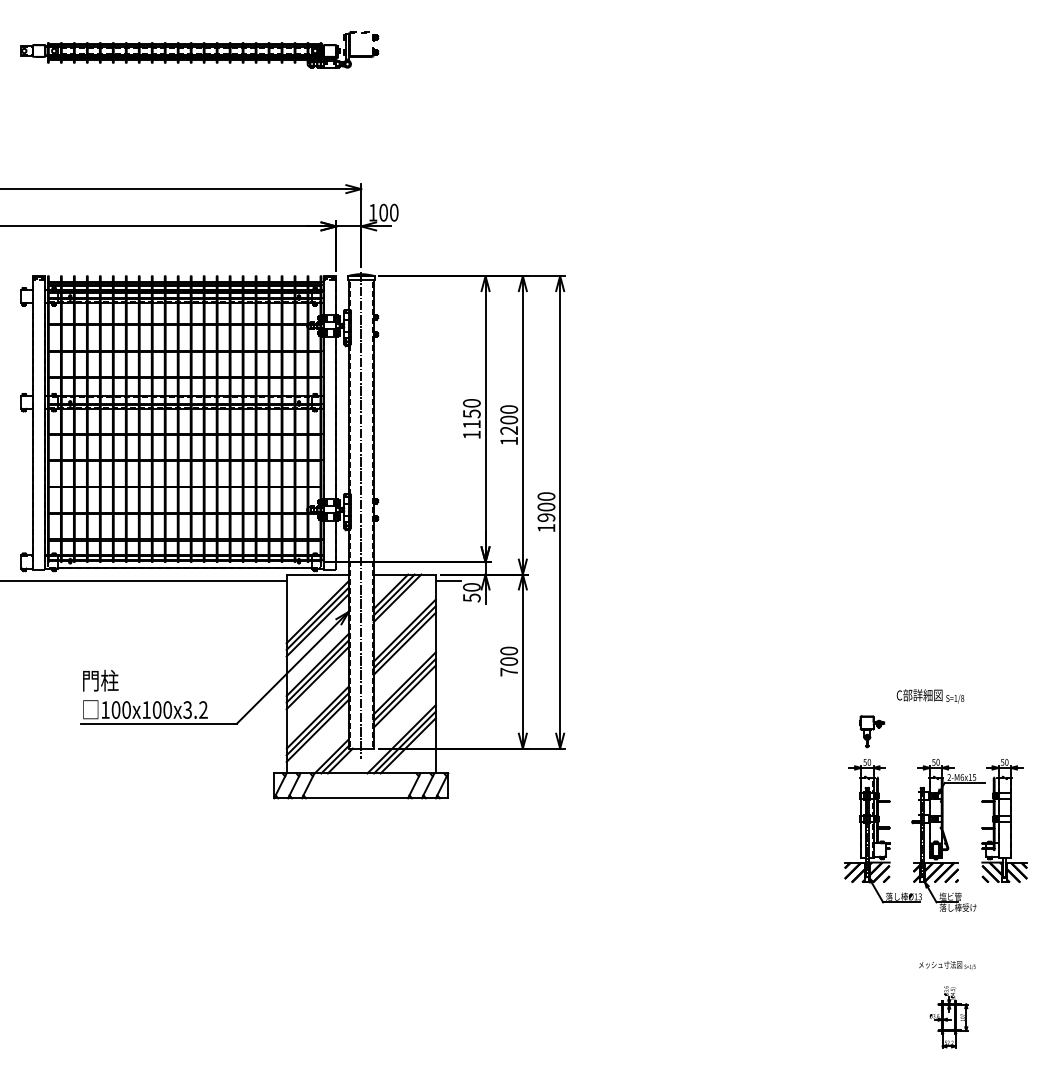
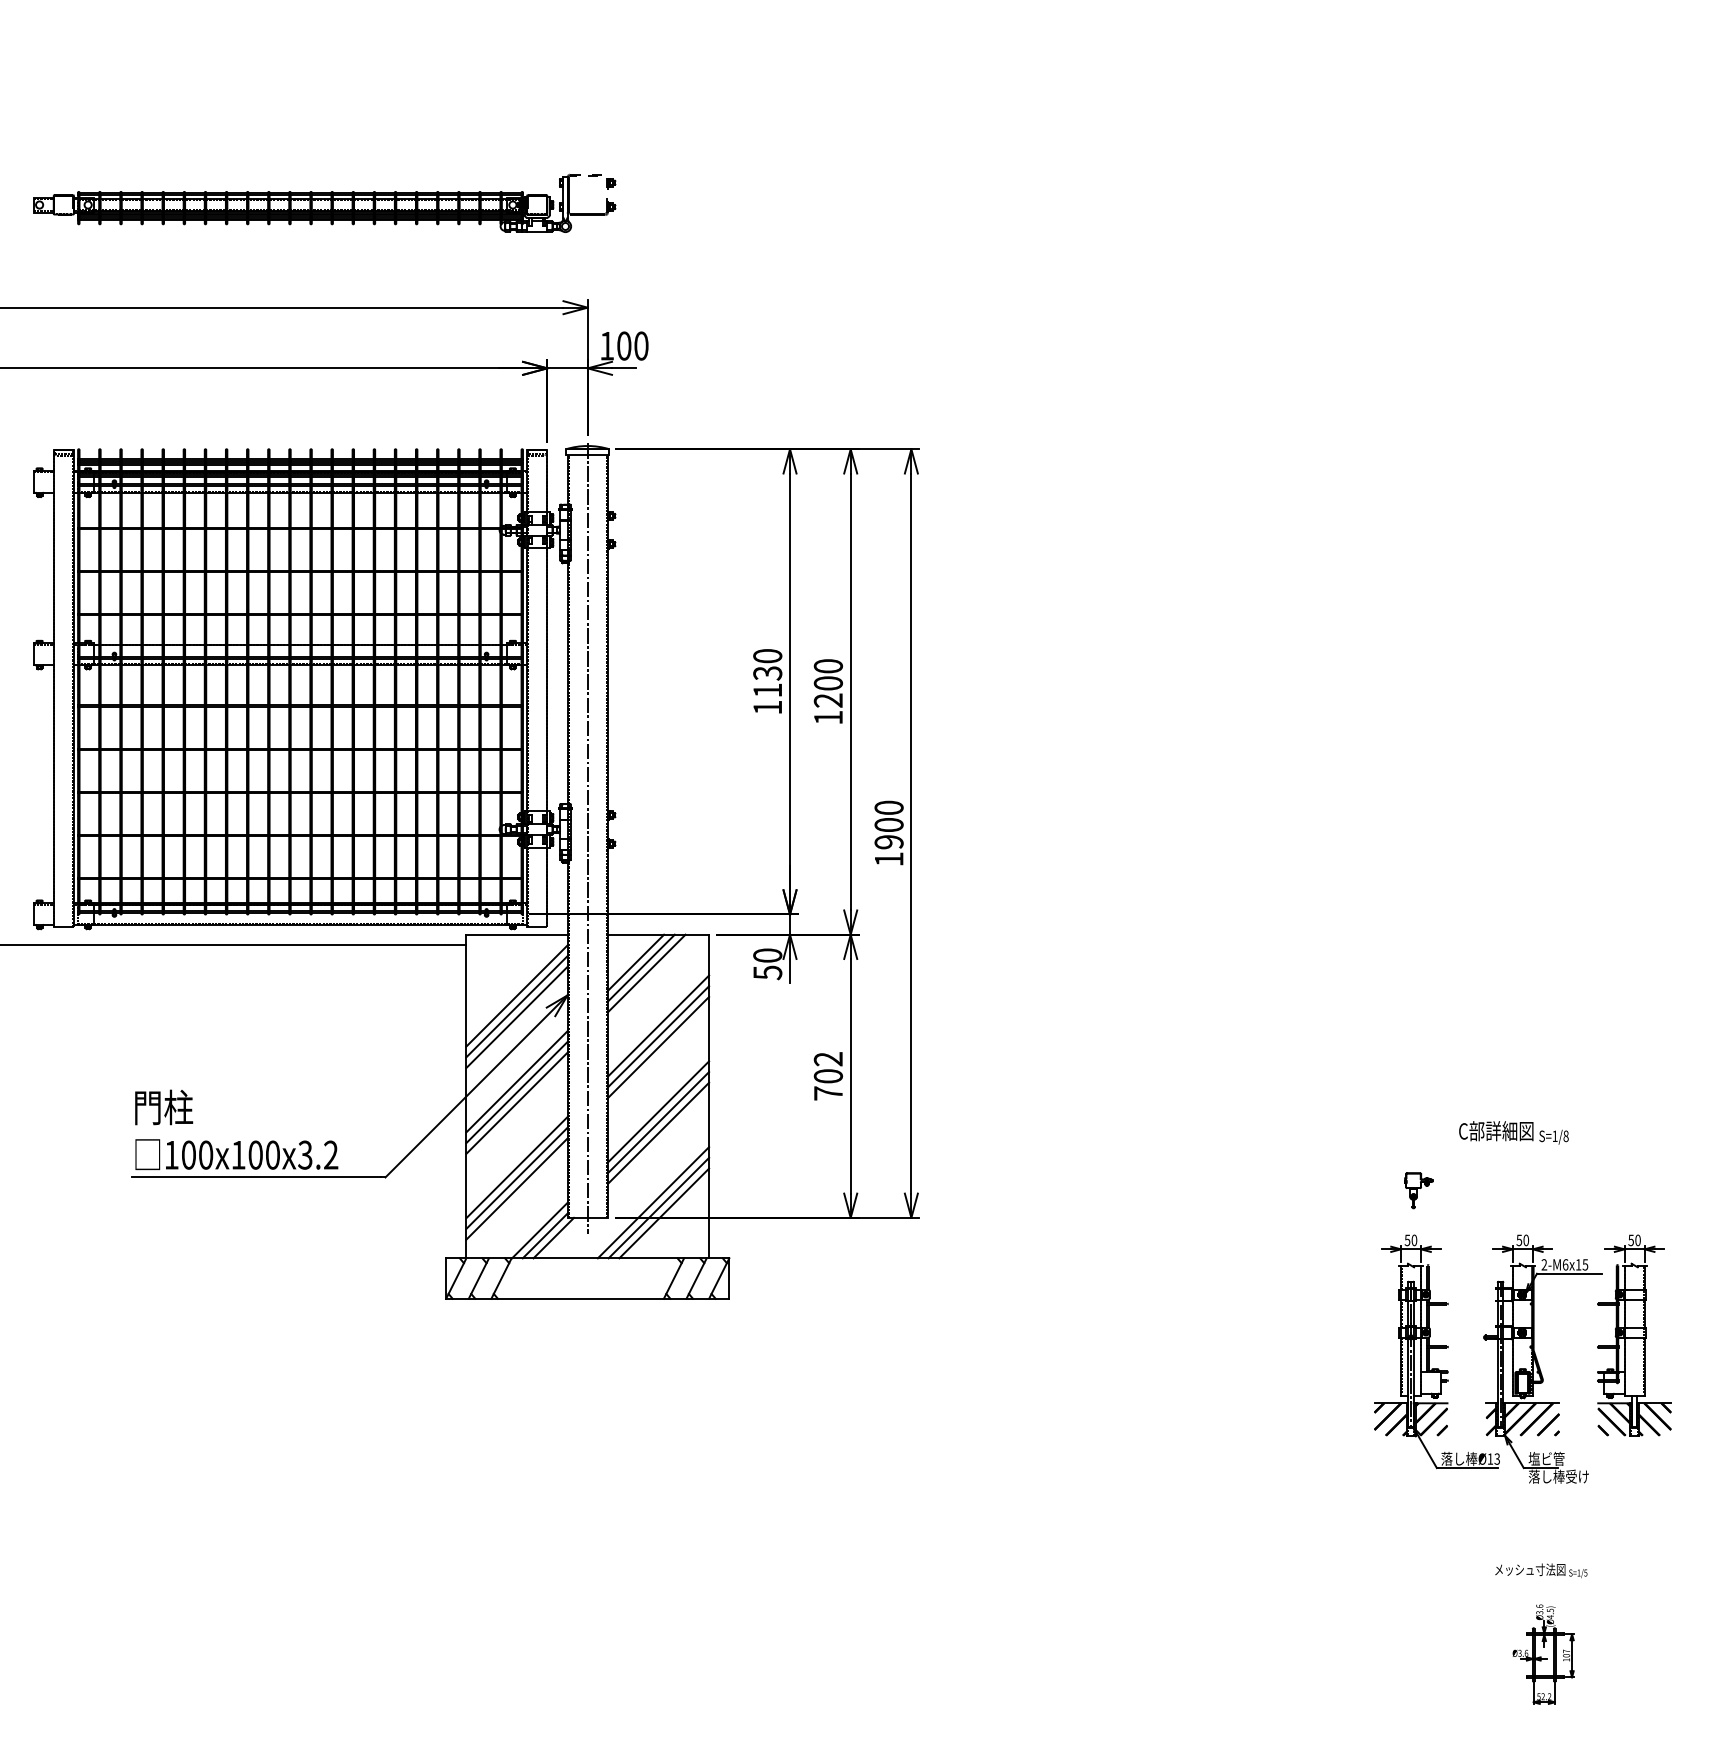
part: (199, 49) -> (324, 202), moved
text: (471, 413) -> (767, 672), 1150 -> 1130
line: (447, 580) -> (728, 944), removed
text: (509, 650) -> (828, 1058), 700 -> 702
part: (872, 731) -> (1419, 1190), size x0.7

